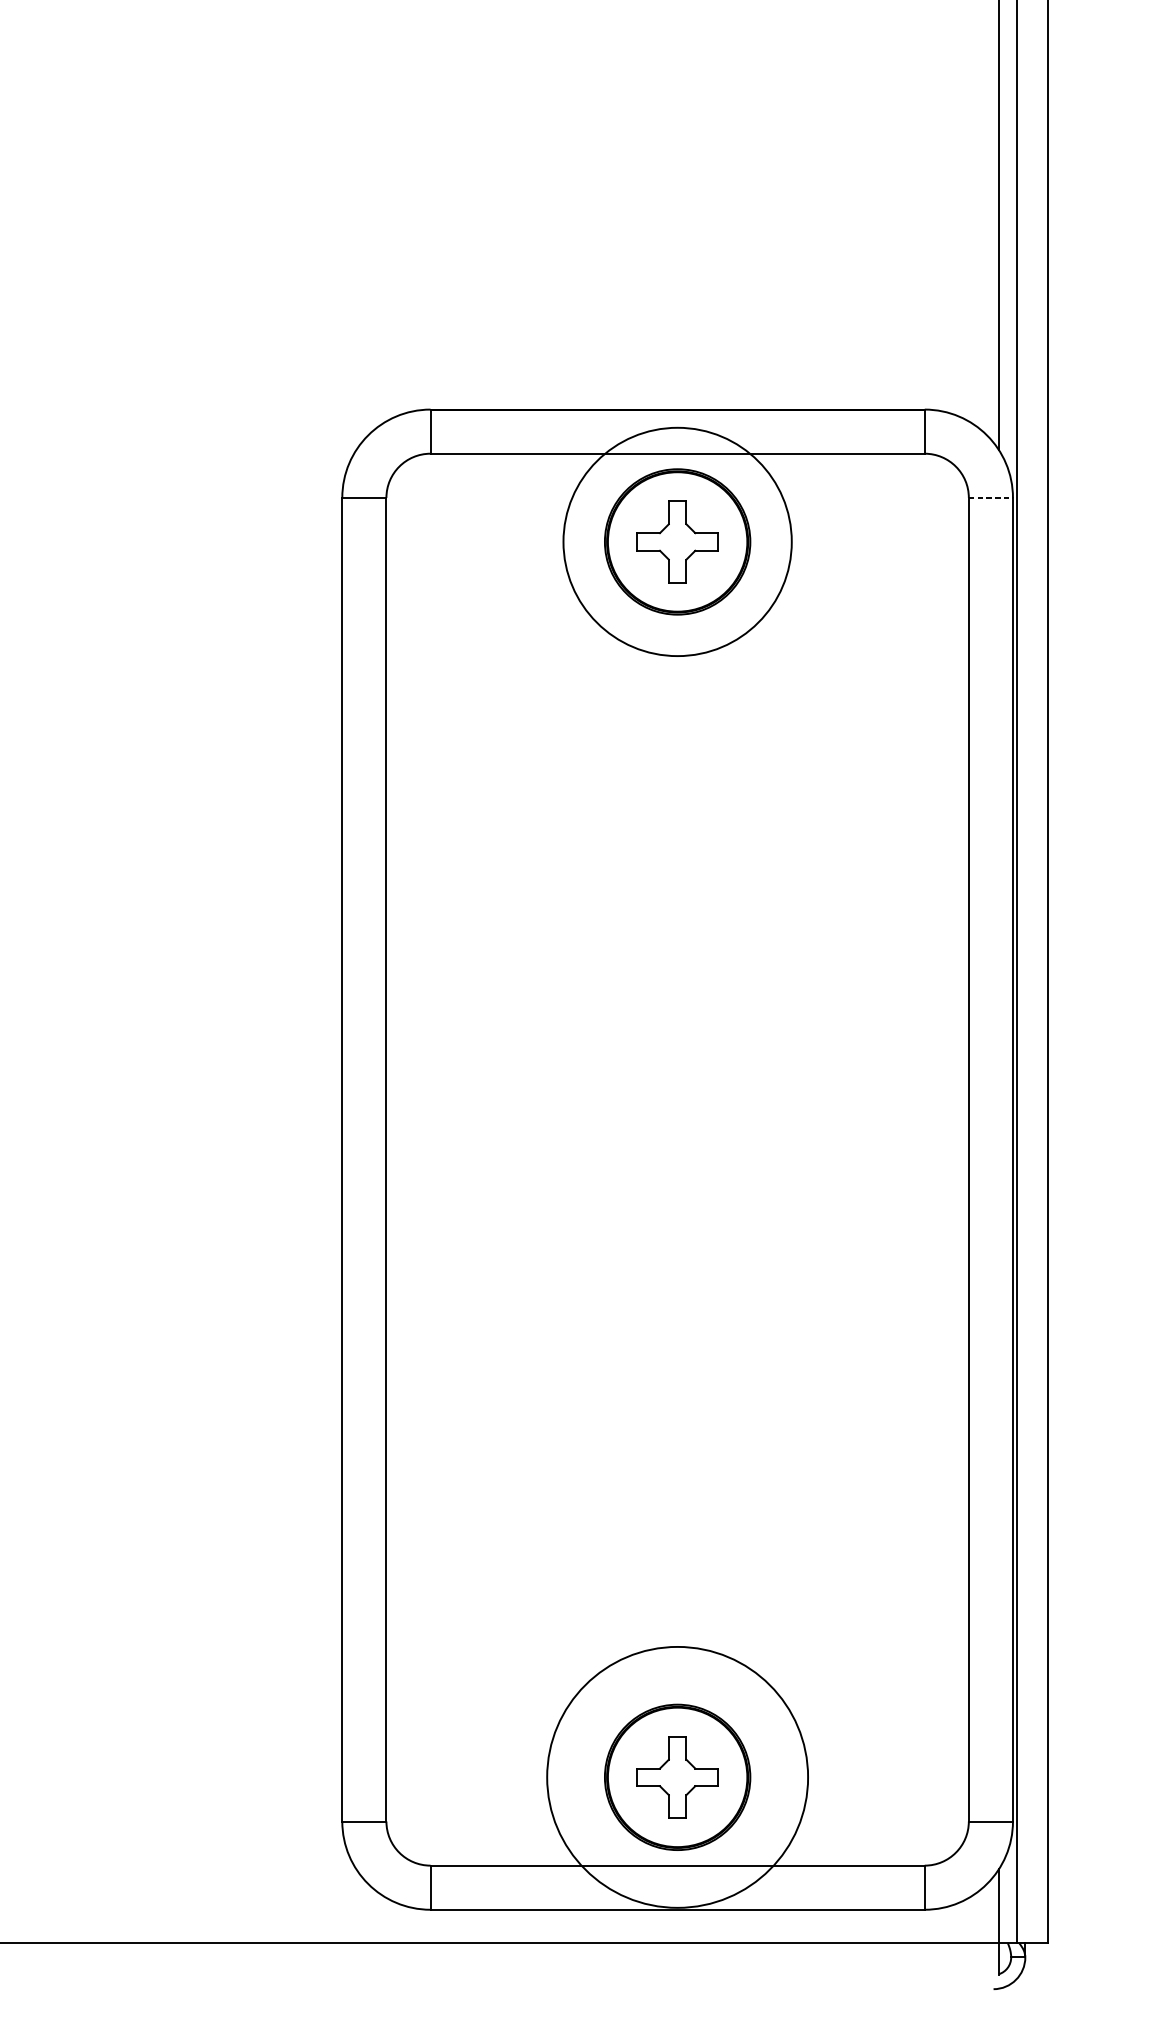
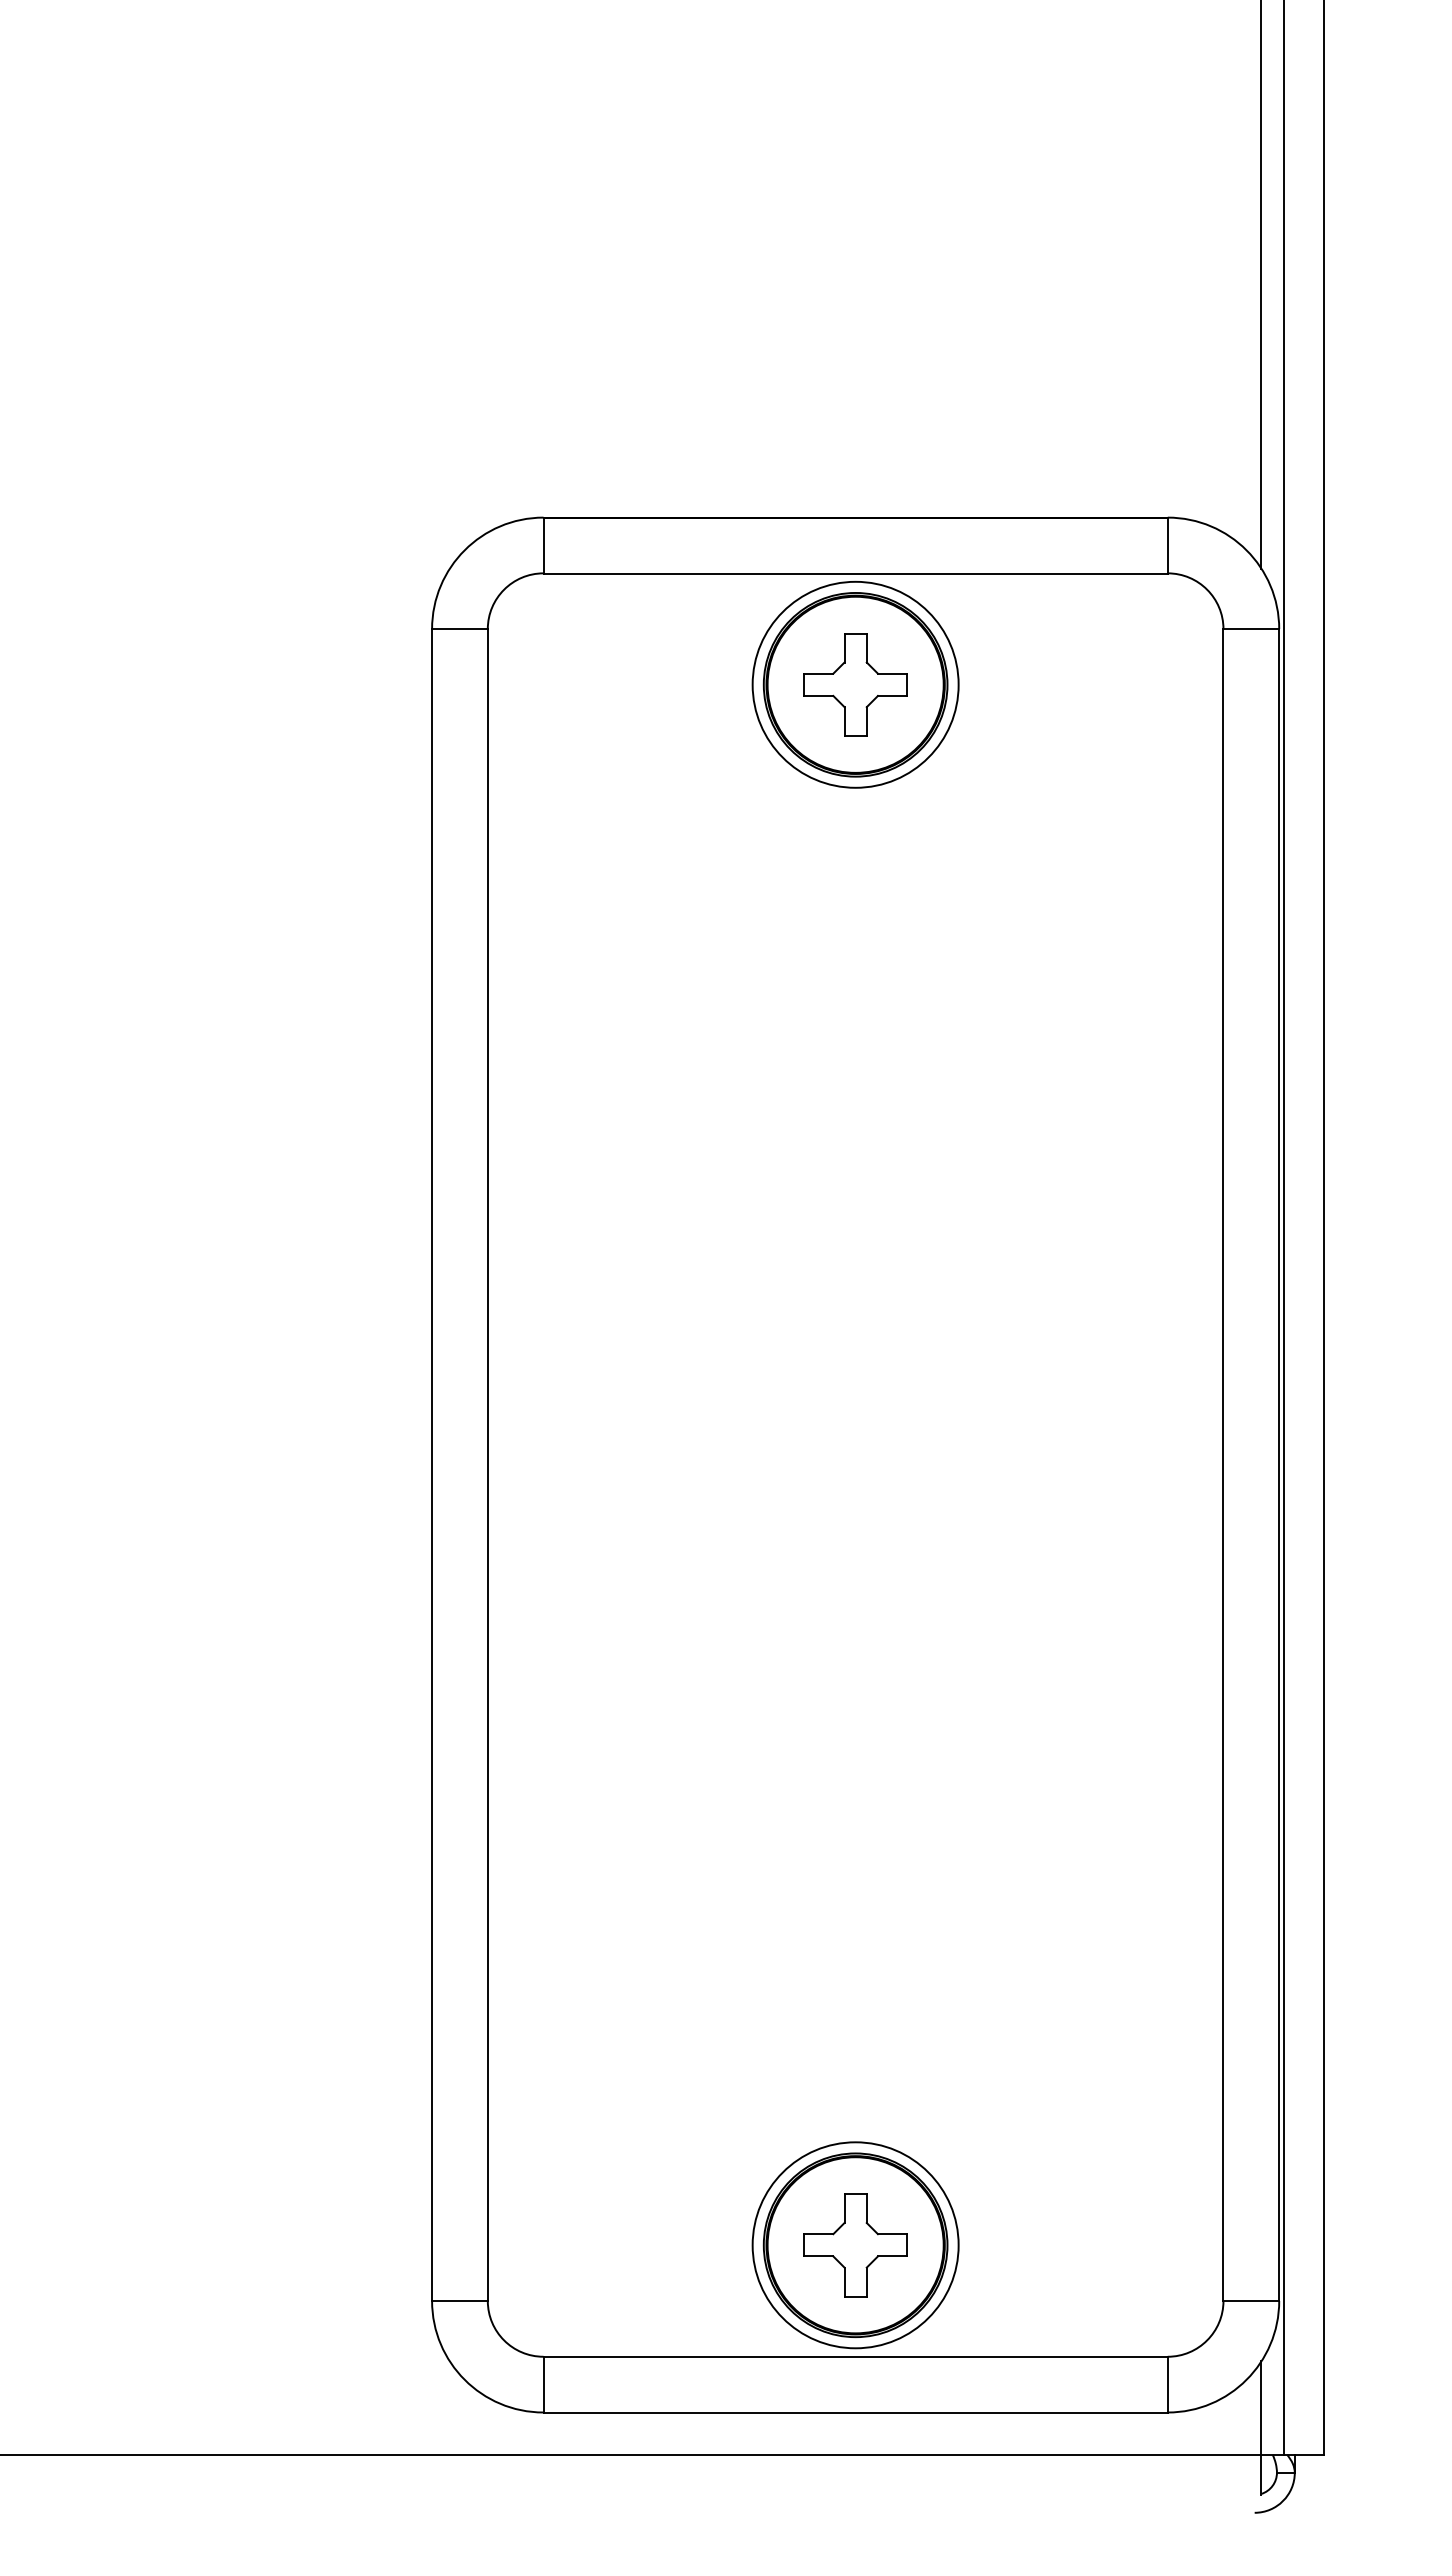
line: (991, 498) -> (1251, 629), dashed -> solid
circle: (677, 541) -> (855, 684), size x0.71
circle: (677, 1777) -> (855, 2245), size x0.62

